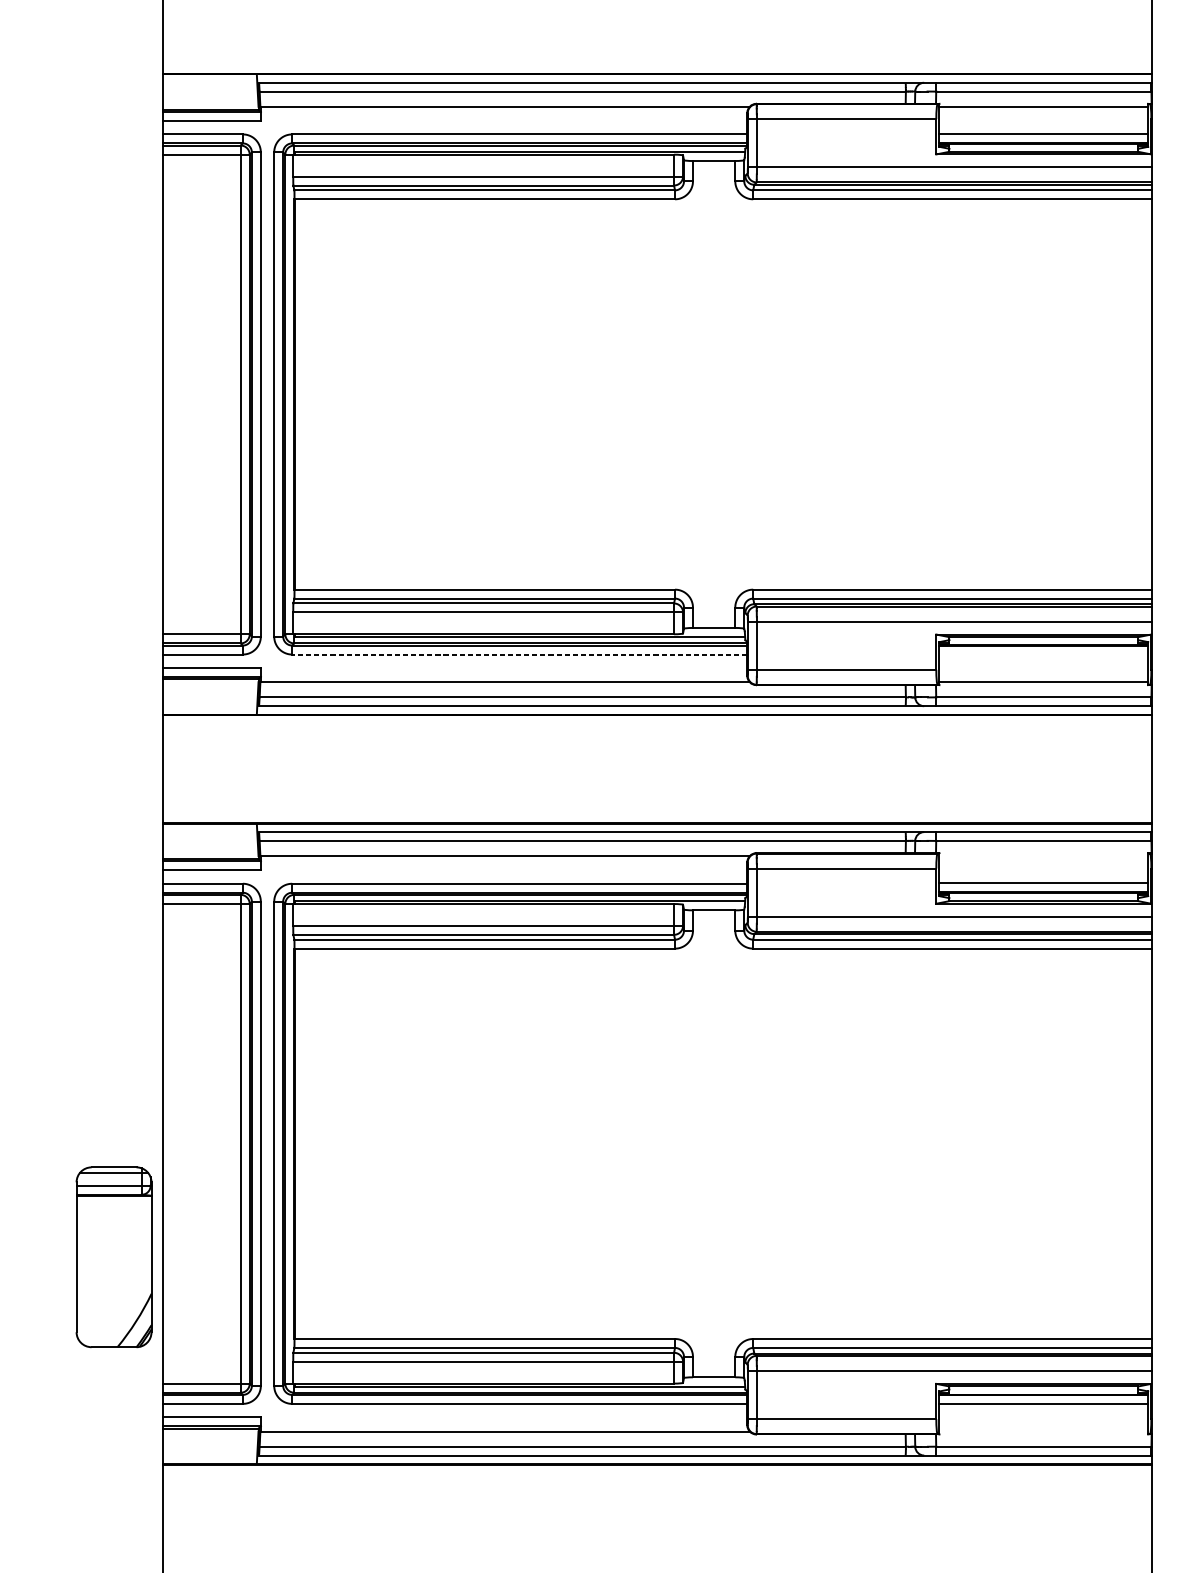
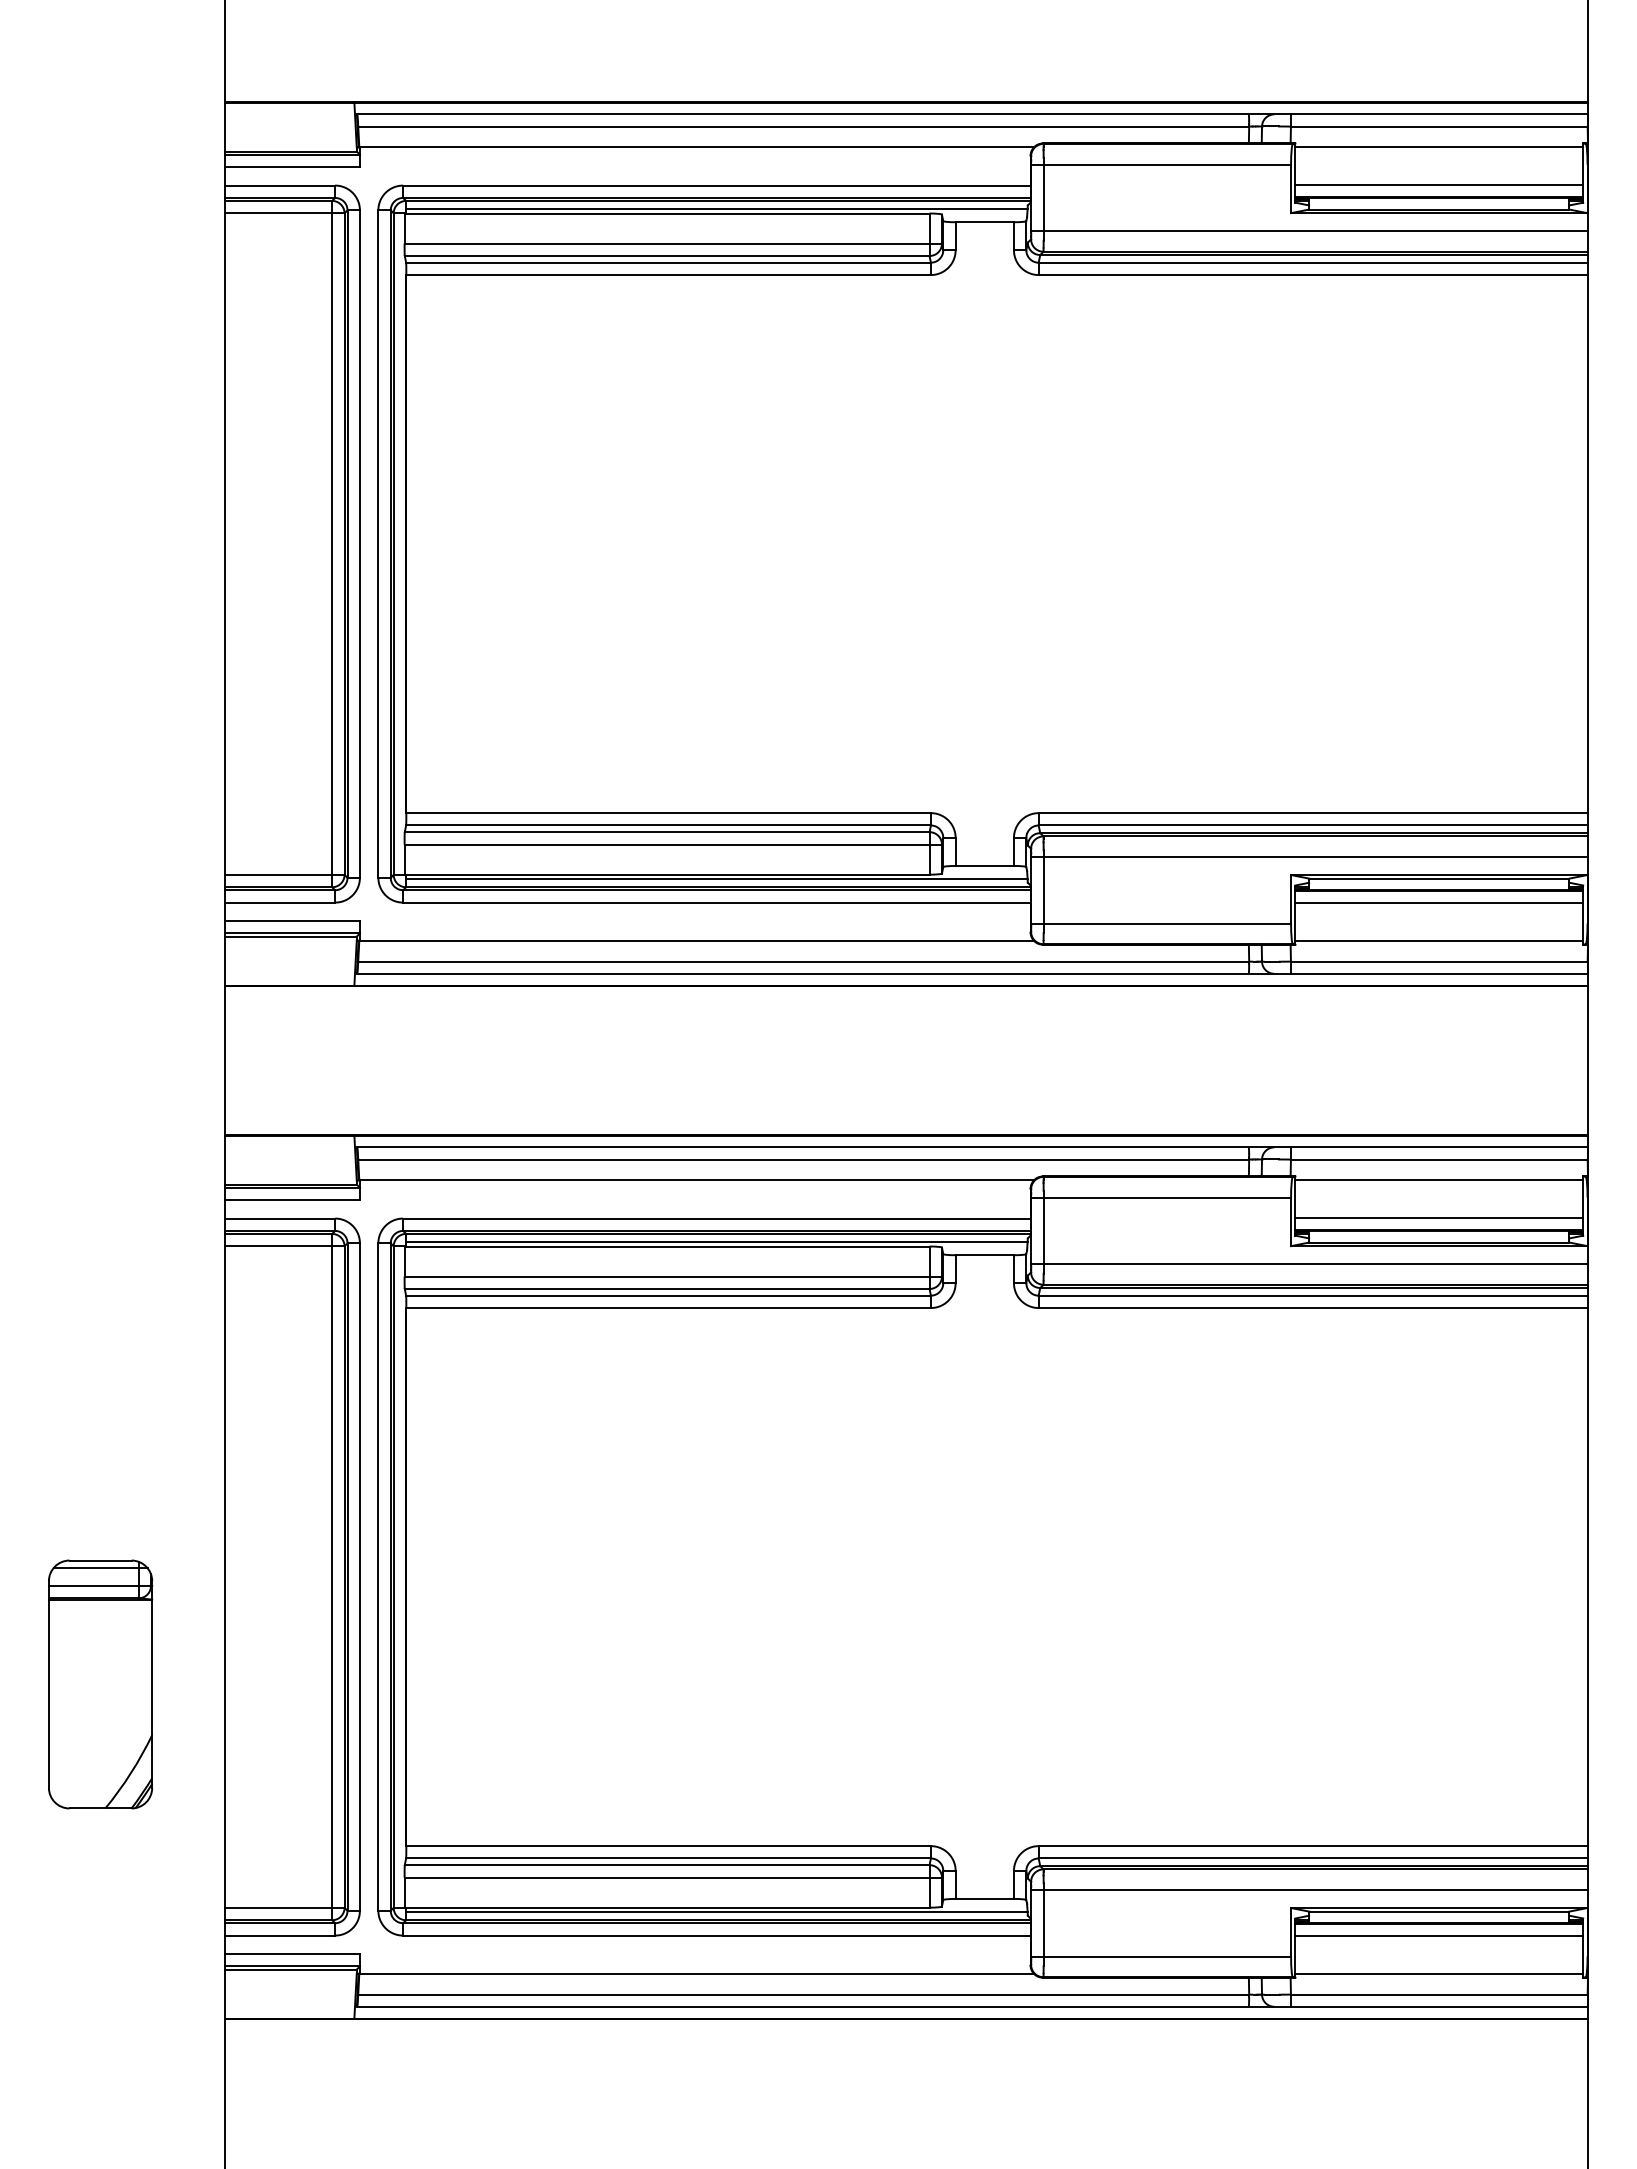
line: (519, 654) -> (716, 902), dashed -> solid
line: (1043, 655) -> (1439, 903), added
line: (1043, 856) -> (1439, 1180), added
part: (114, 1257) -> (100, 1684), moved
line: (1043, 1431) -> (1439, 1973), added

